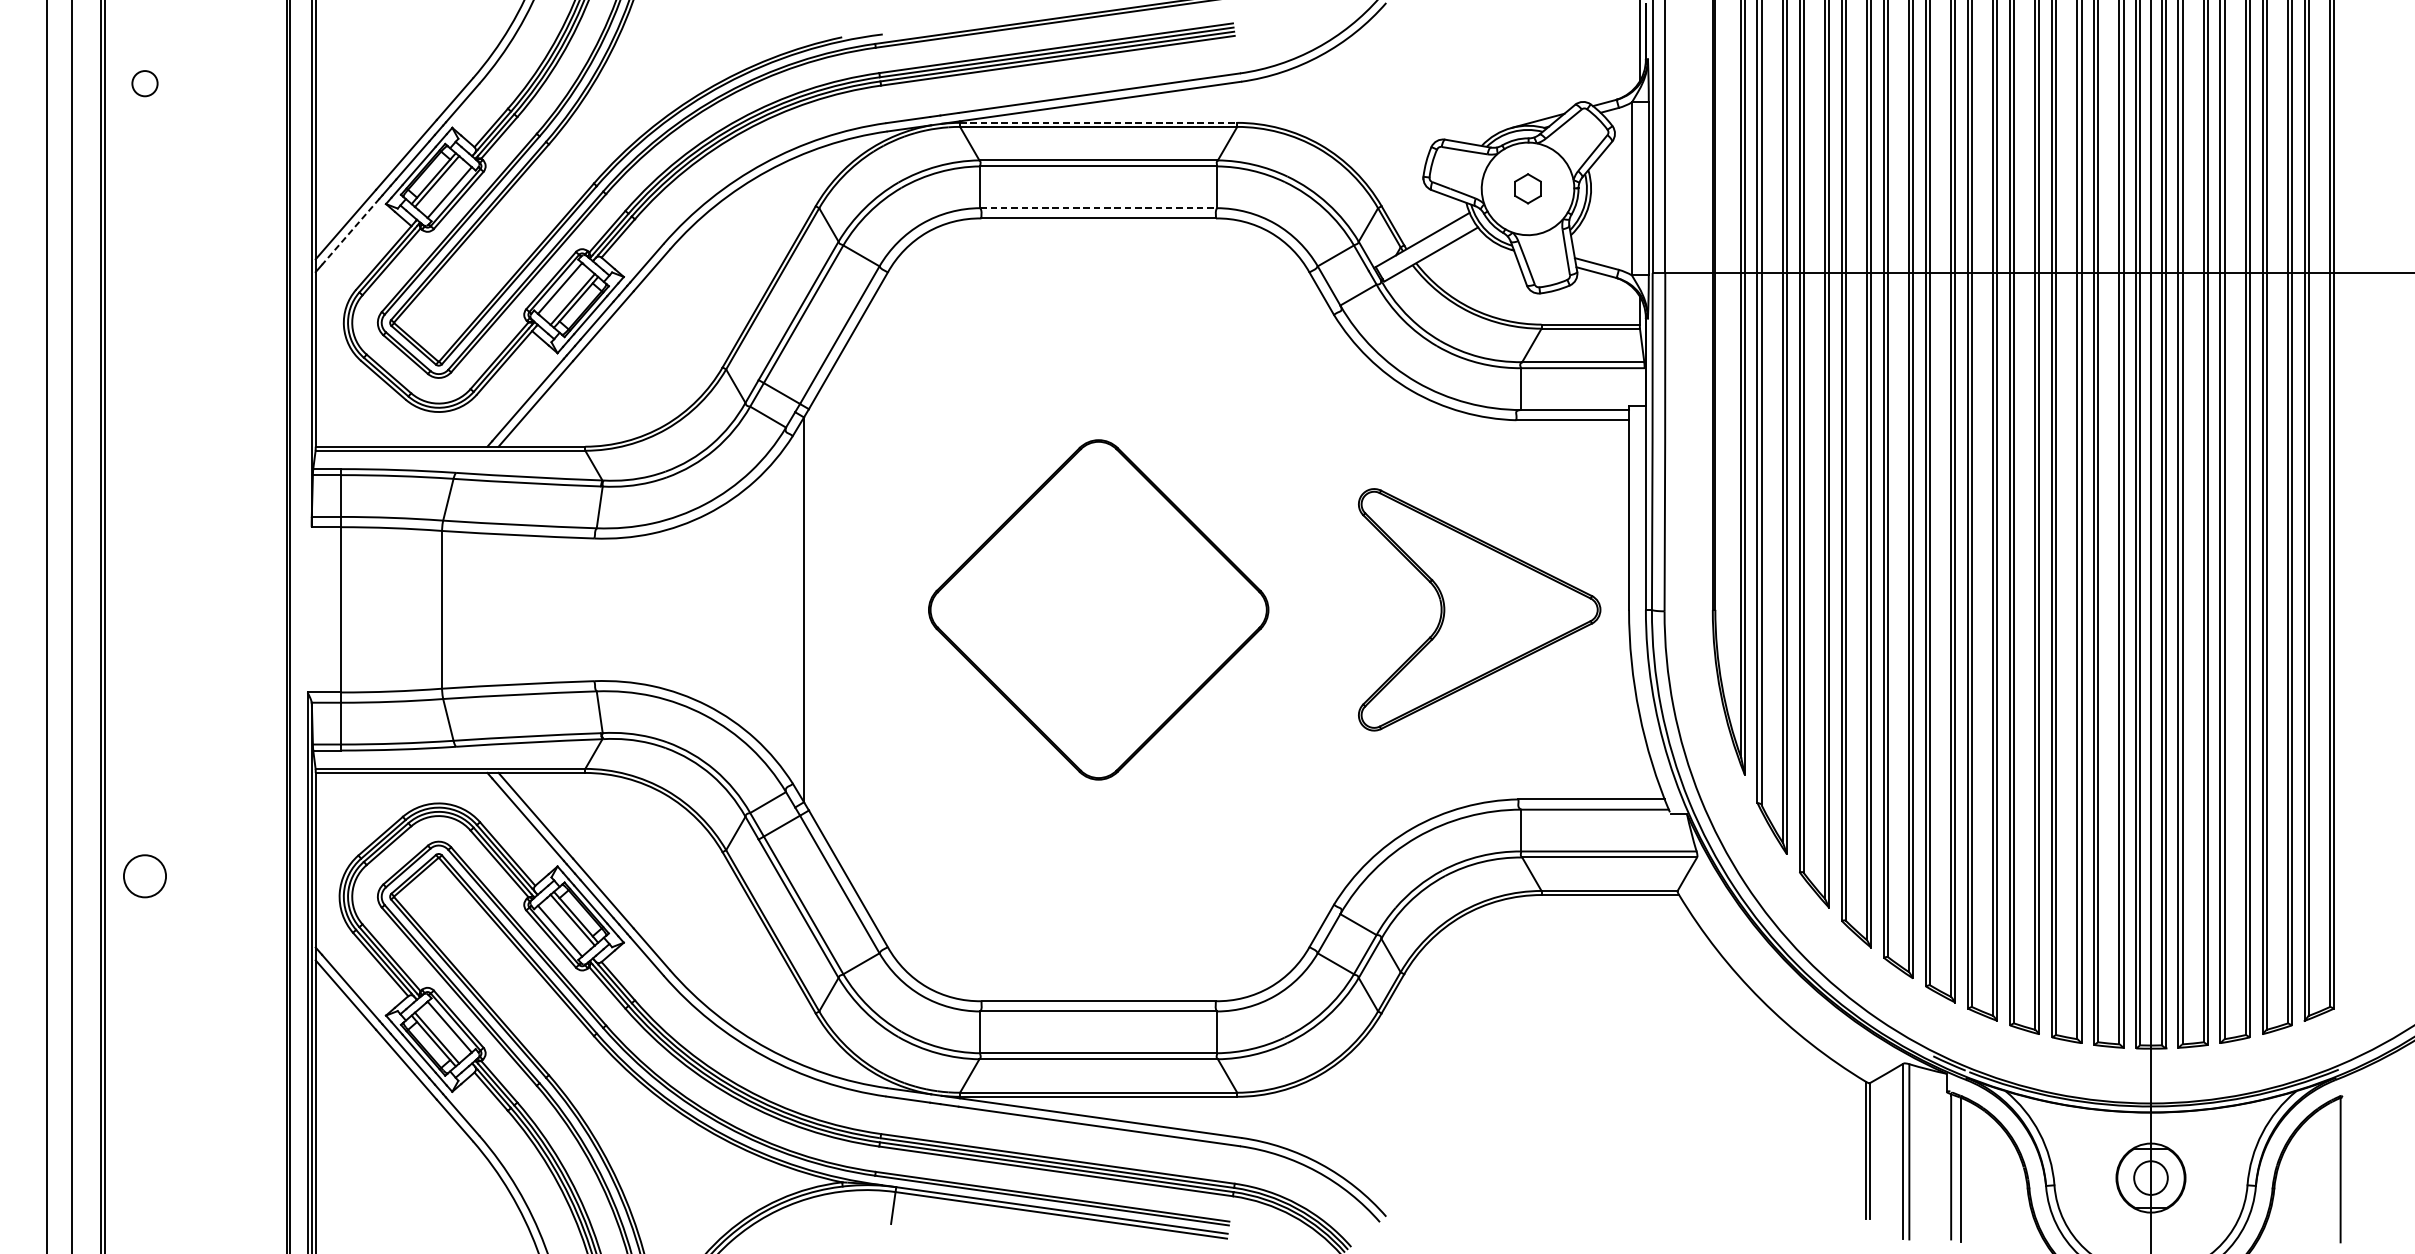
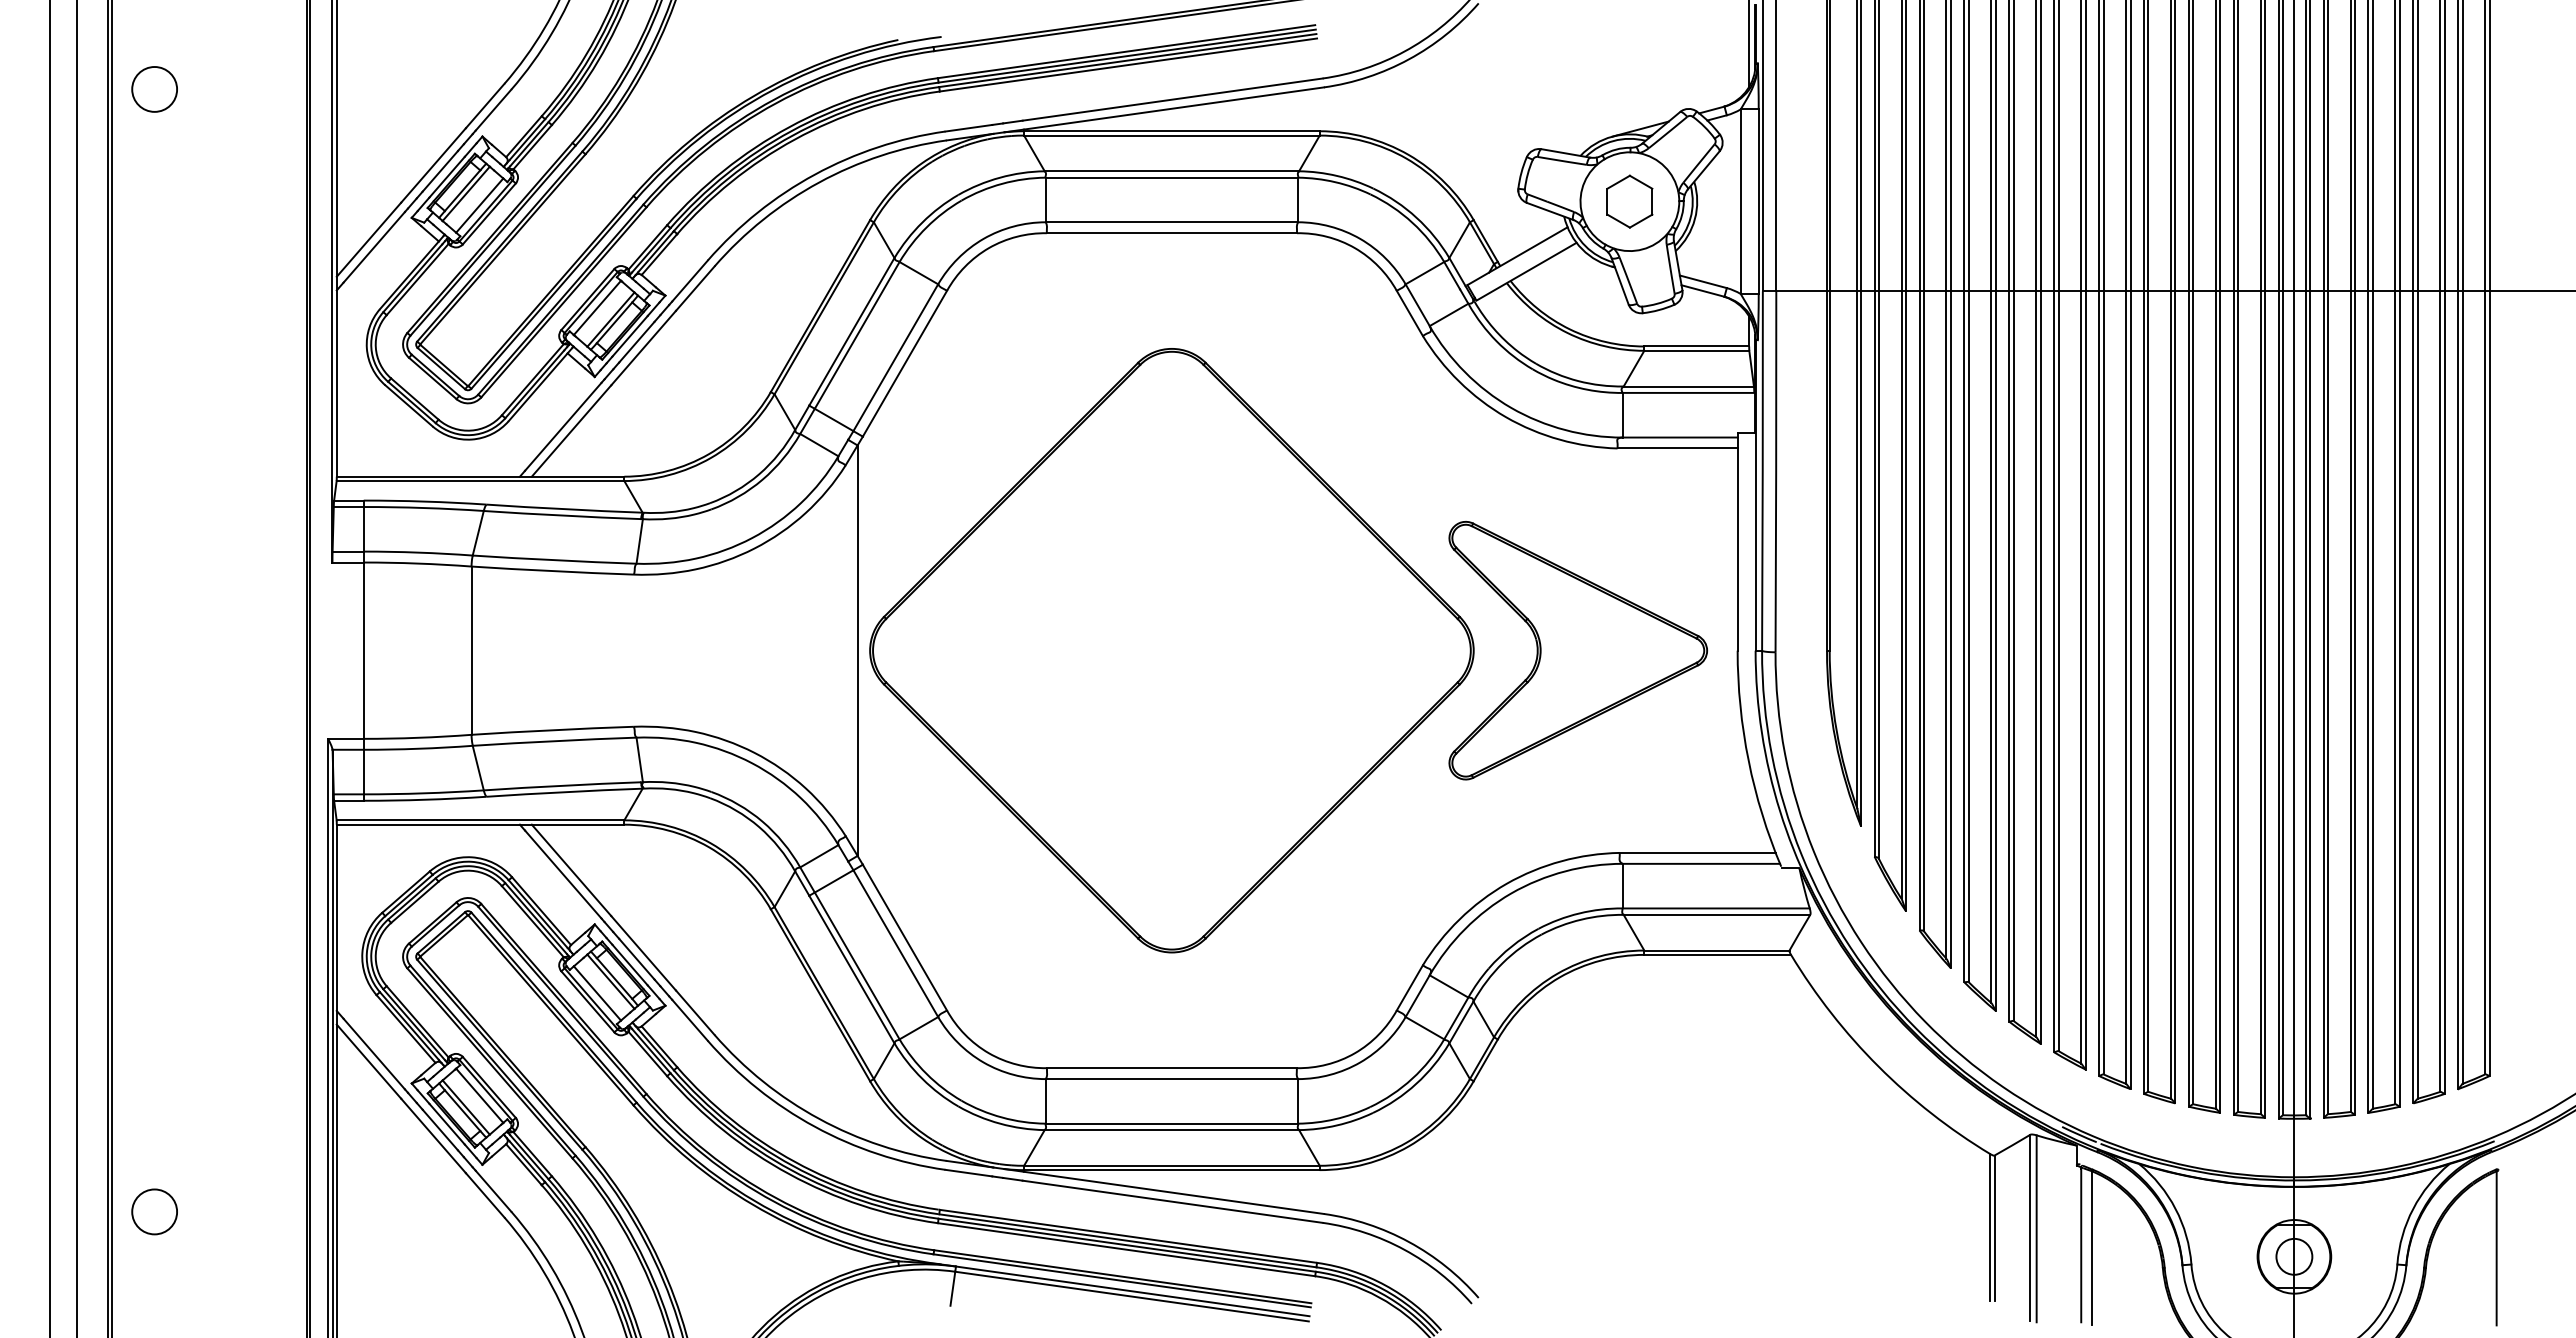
circle: (144, 83) -> (154, 89), size x1.67
line: (1098, 123) -> (1171, 131), dashed -> solid
part: (1527, 188) -> (1629, 201), size x1.67
line: (1099, 208) -> (1172, 222), dashed -> solid
line: (351, 231) -> (374, 247), dashed -> solid
part: (1098, 609) -> (1171, 650), size x1.67
circle: (144, 875) -> (154, 1211), moved

